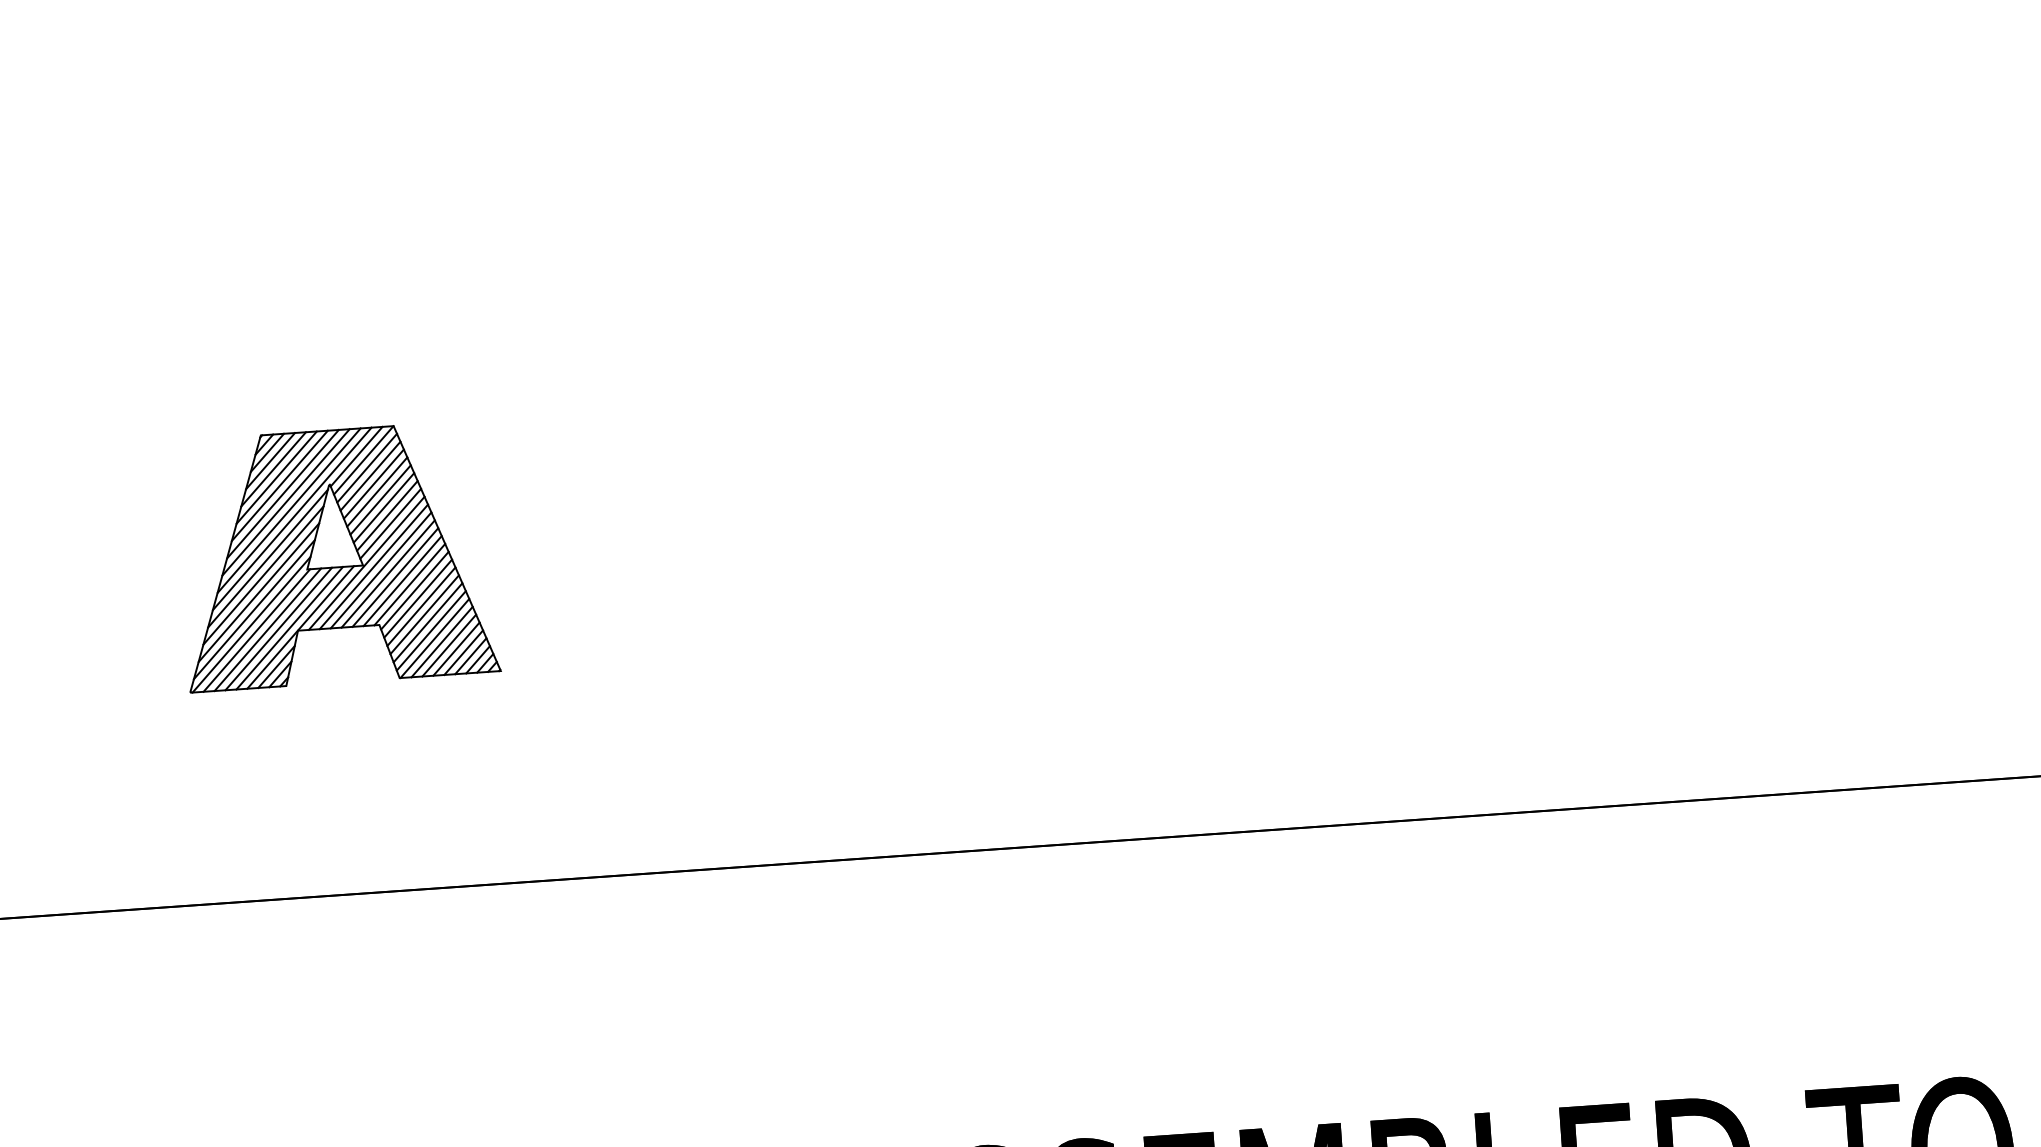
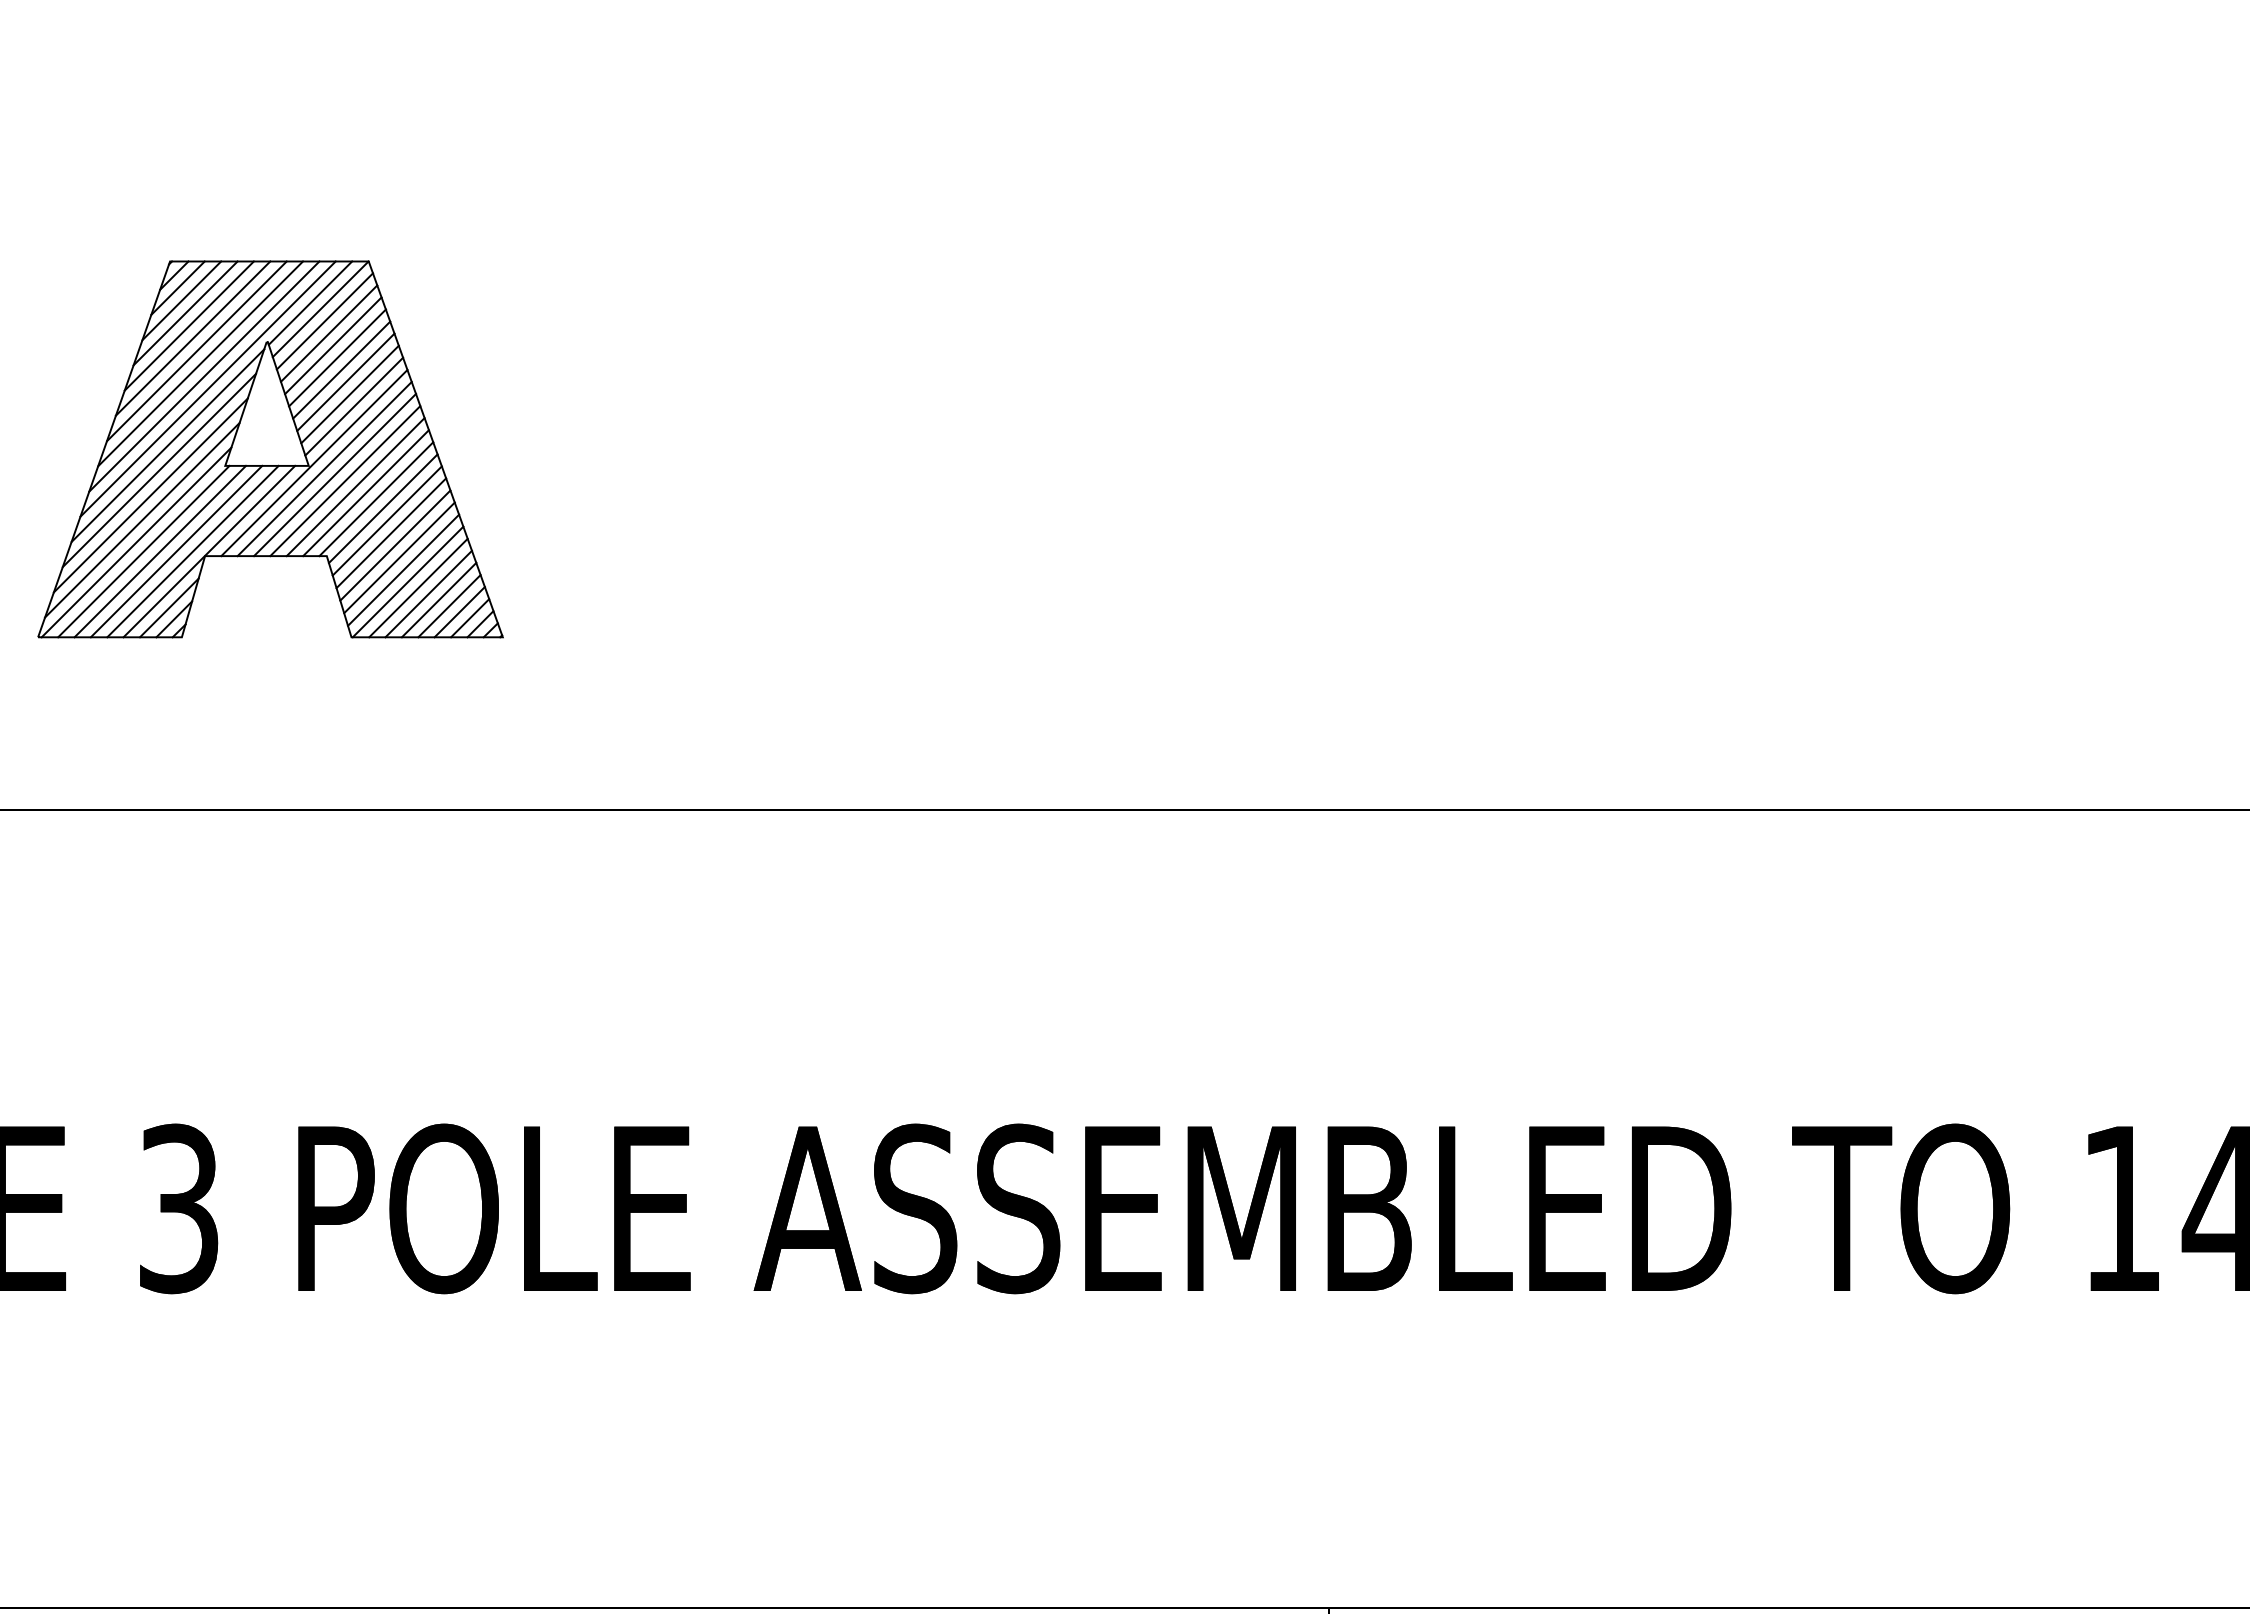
part: (336, 556) -> (270, 449), size x1.4

